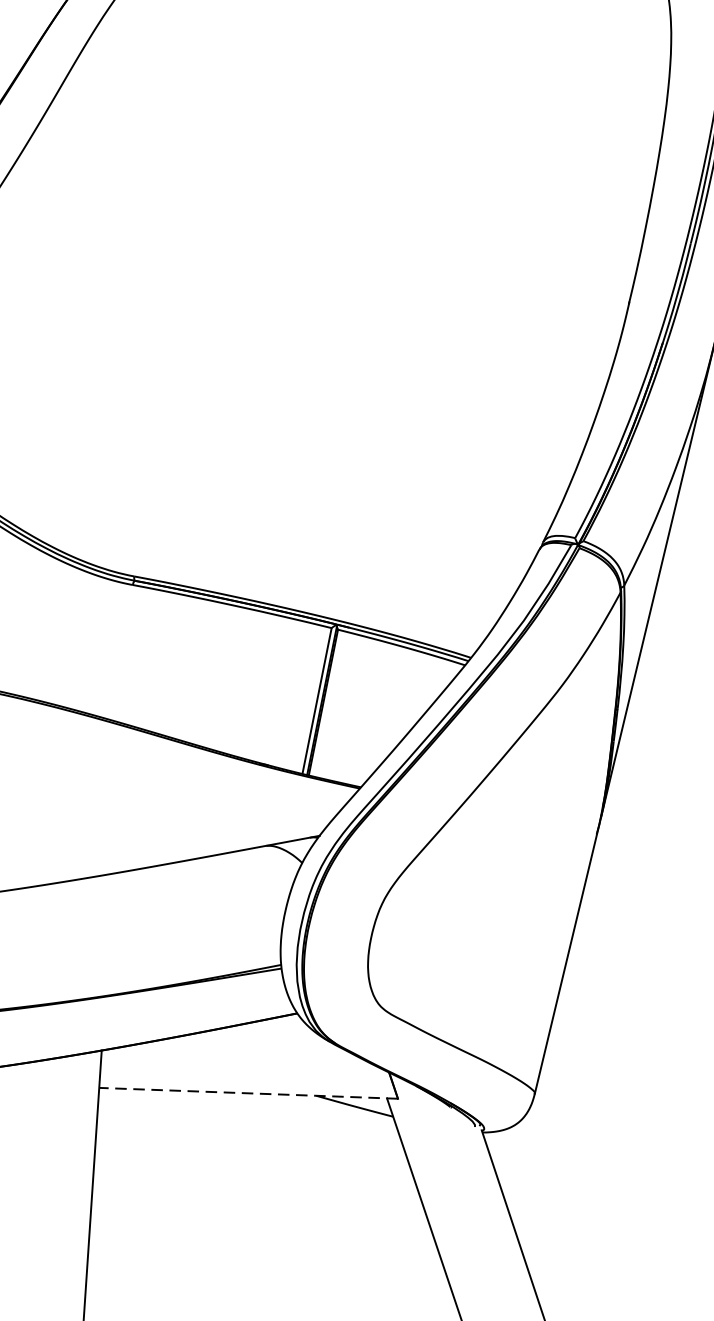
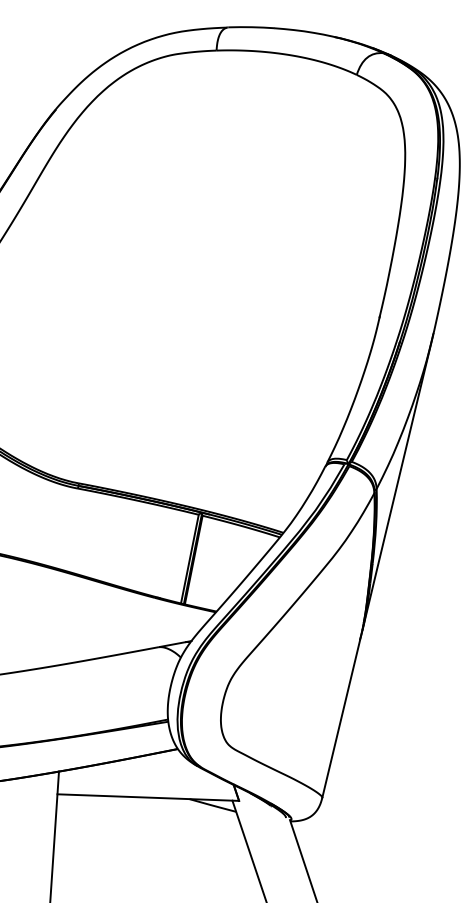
line: (248, 1093) -> (148, 797), dashed -> solid

